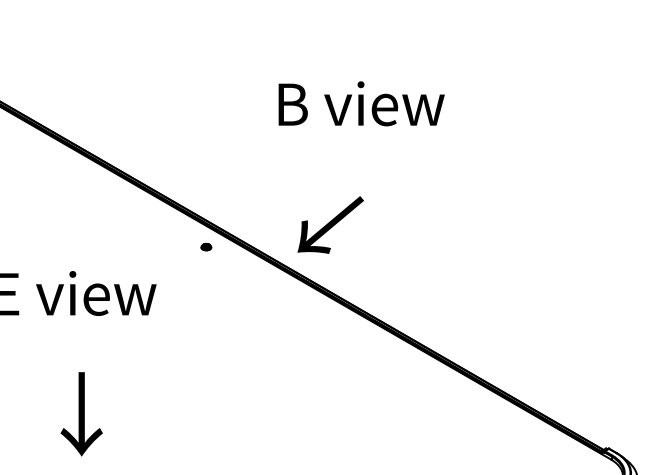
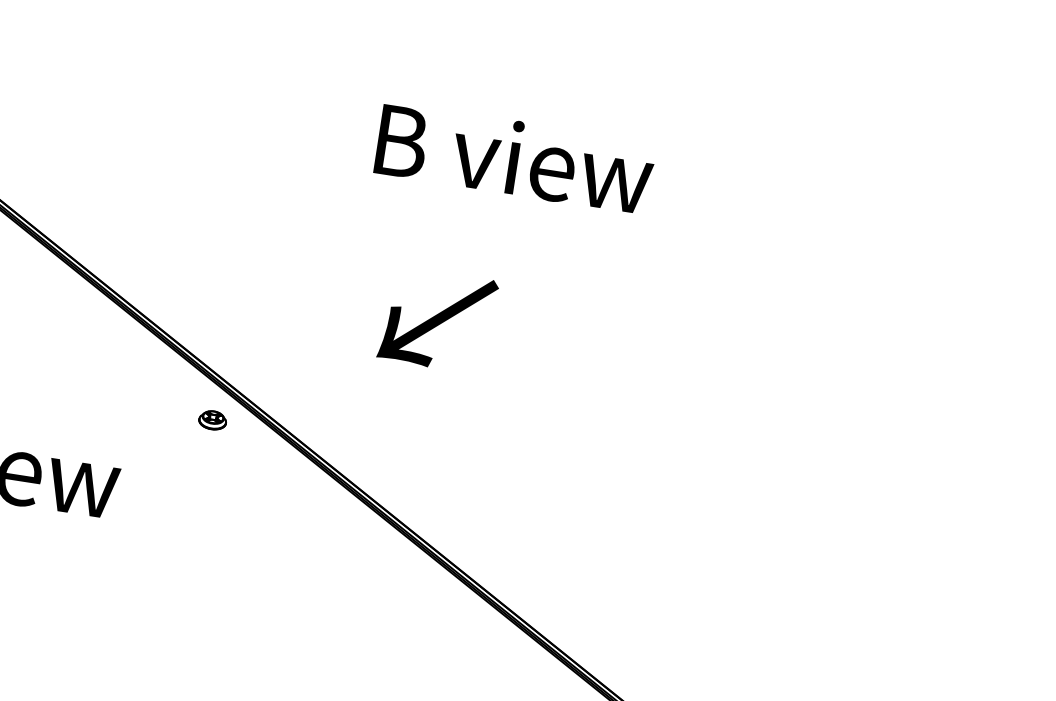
text: (361, 103) -> (514, 157), moved
text: (330, 224) -> (437, 319), moved
part: (206, 246) -> (213, 419), size x1.67

